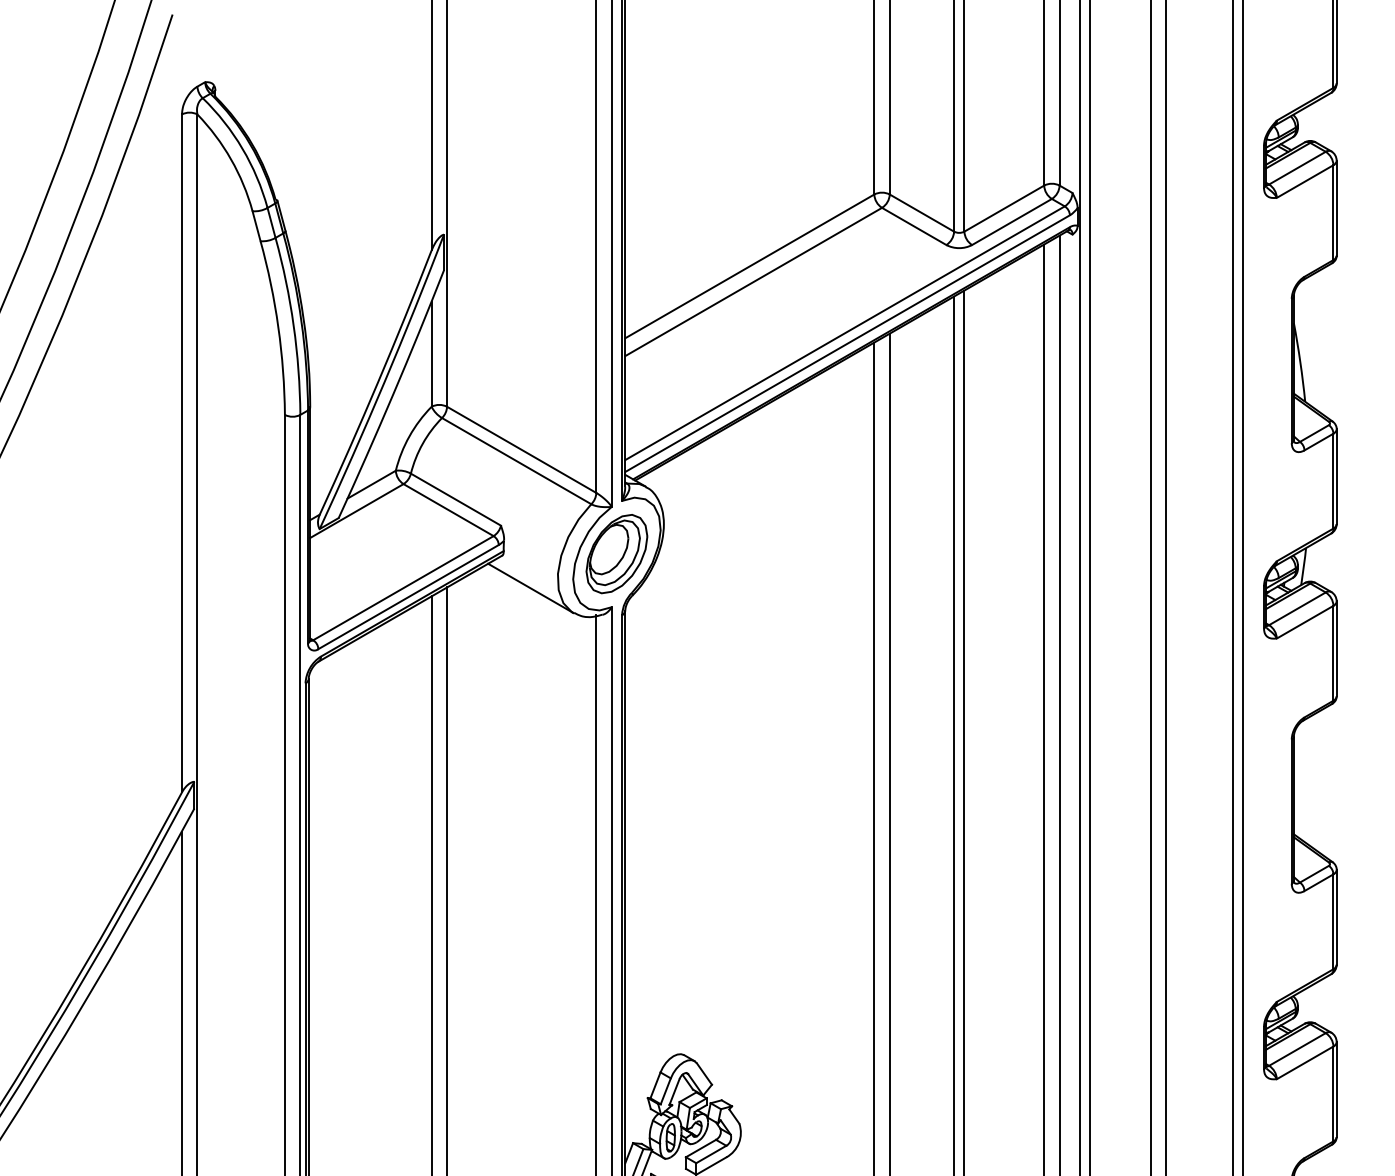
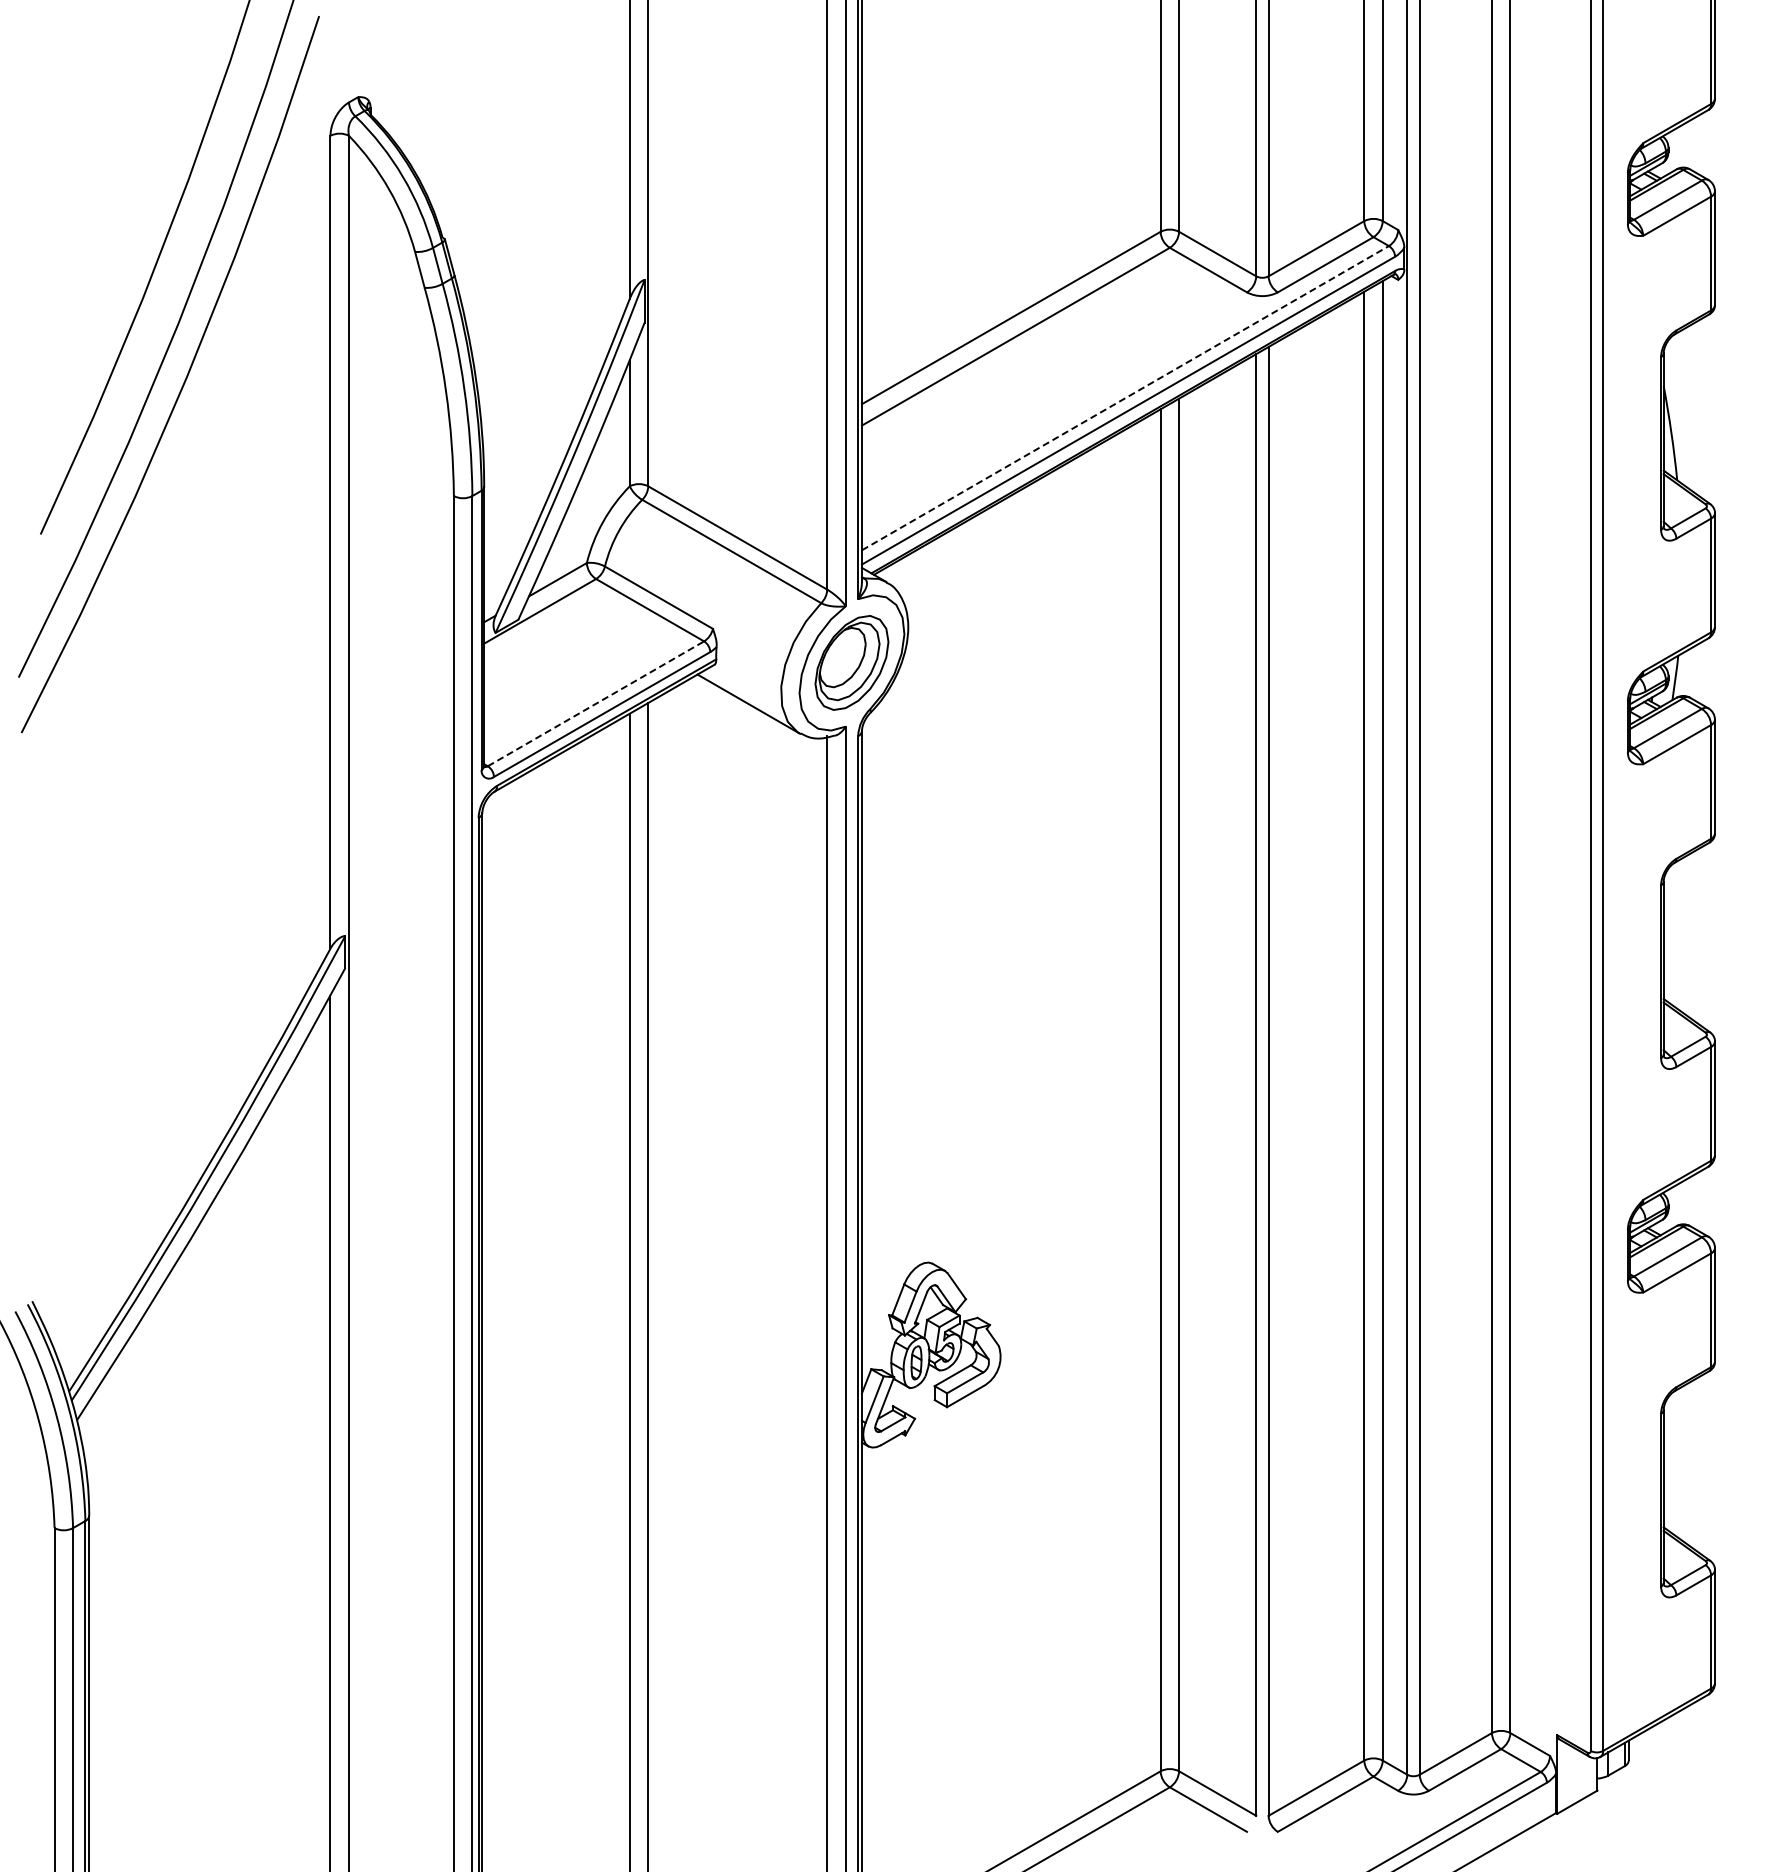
line: (845, 332) -> (1125, 397), solid -> dashed
line: (403, 587) -> (595, 703), solid -> dashed

